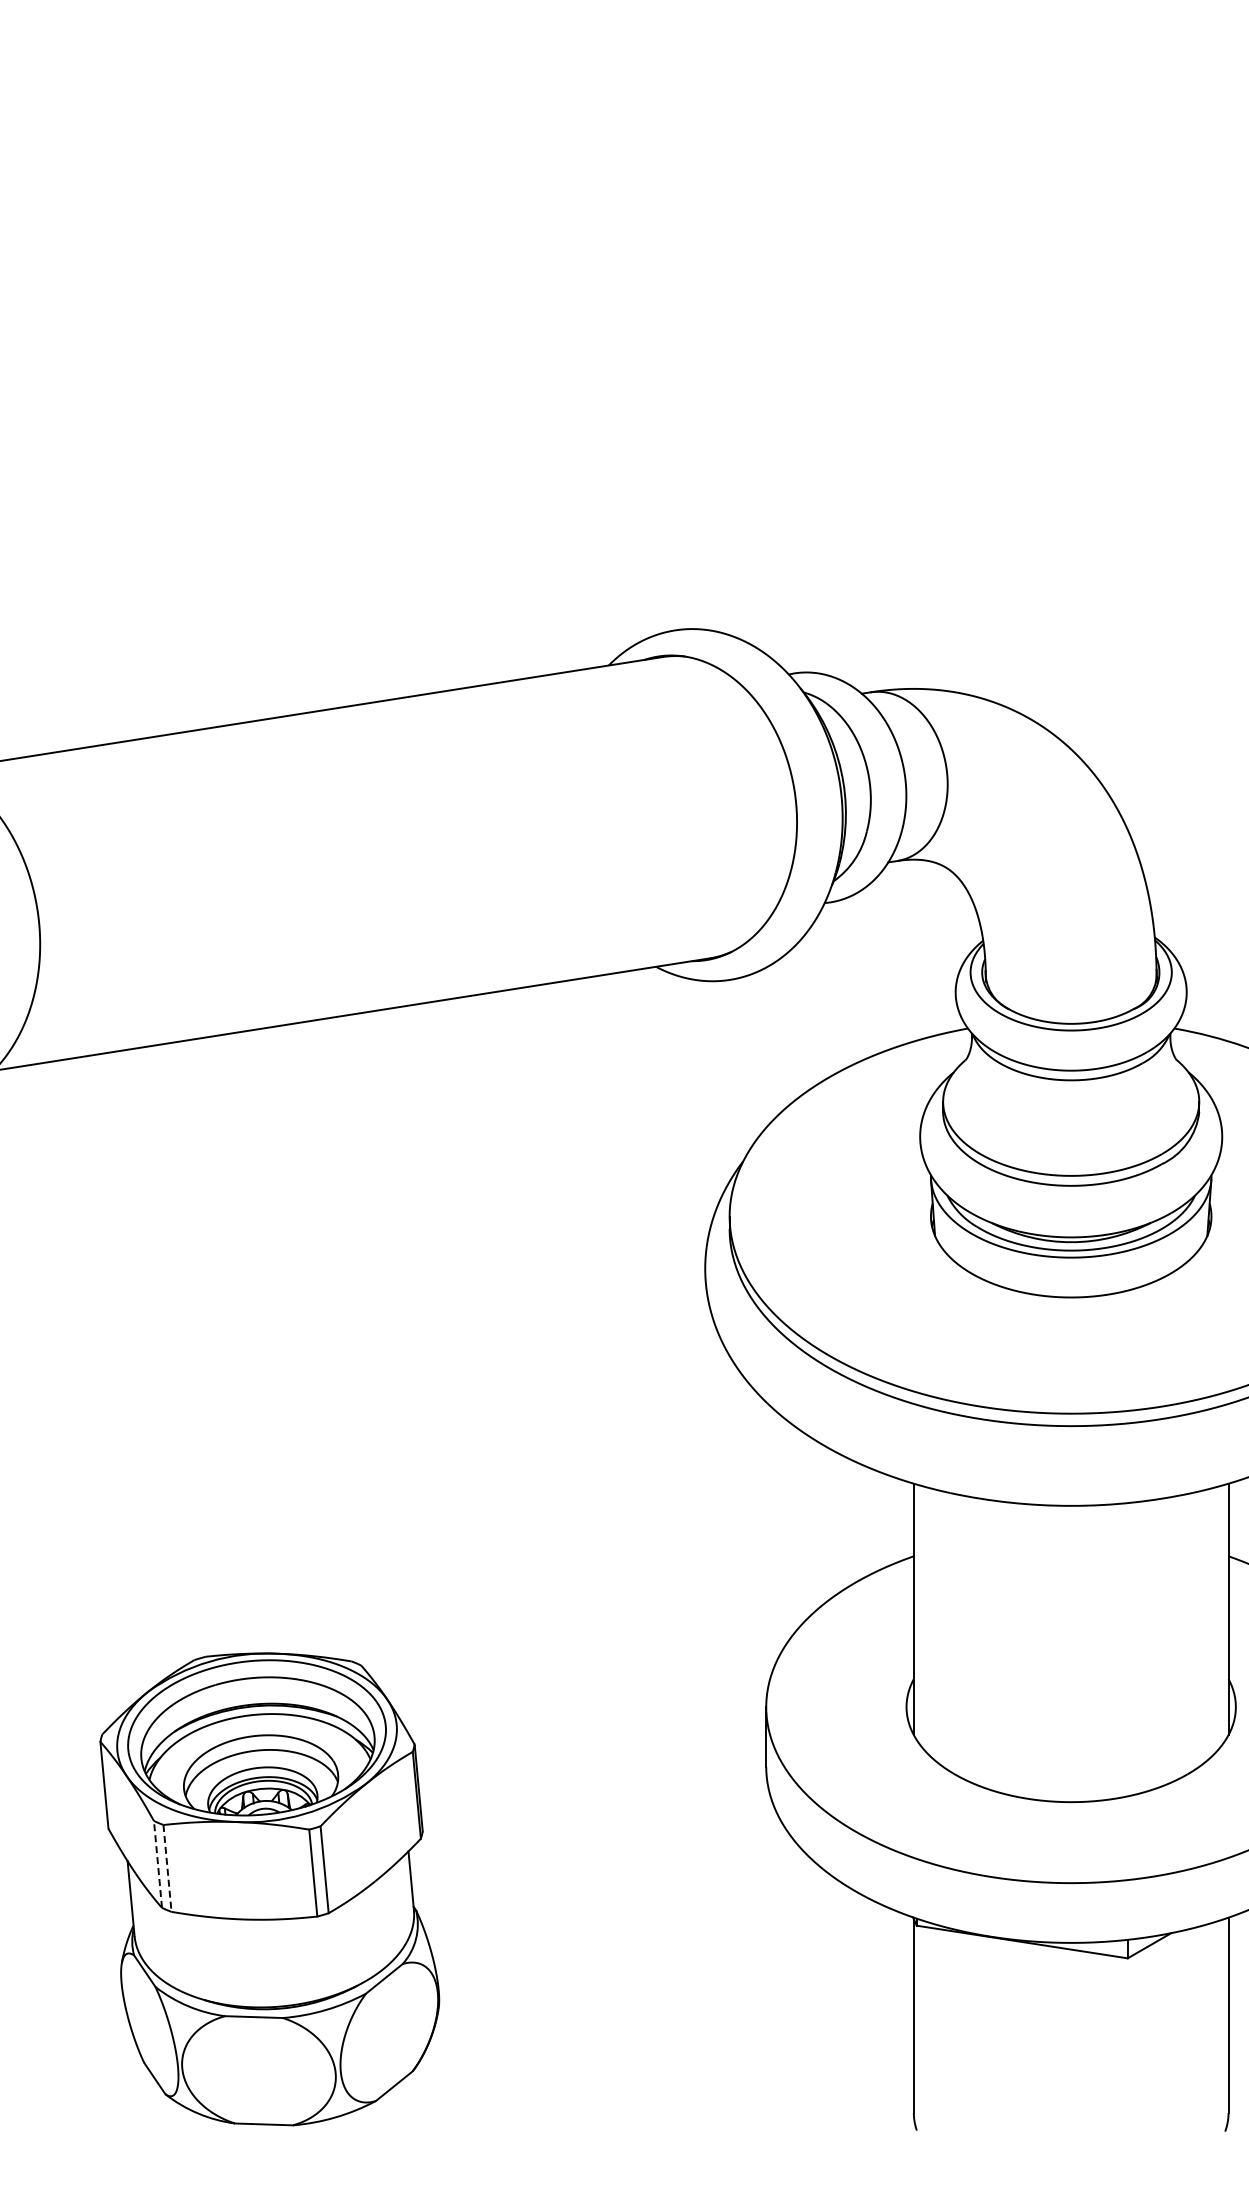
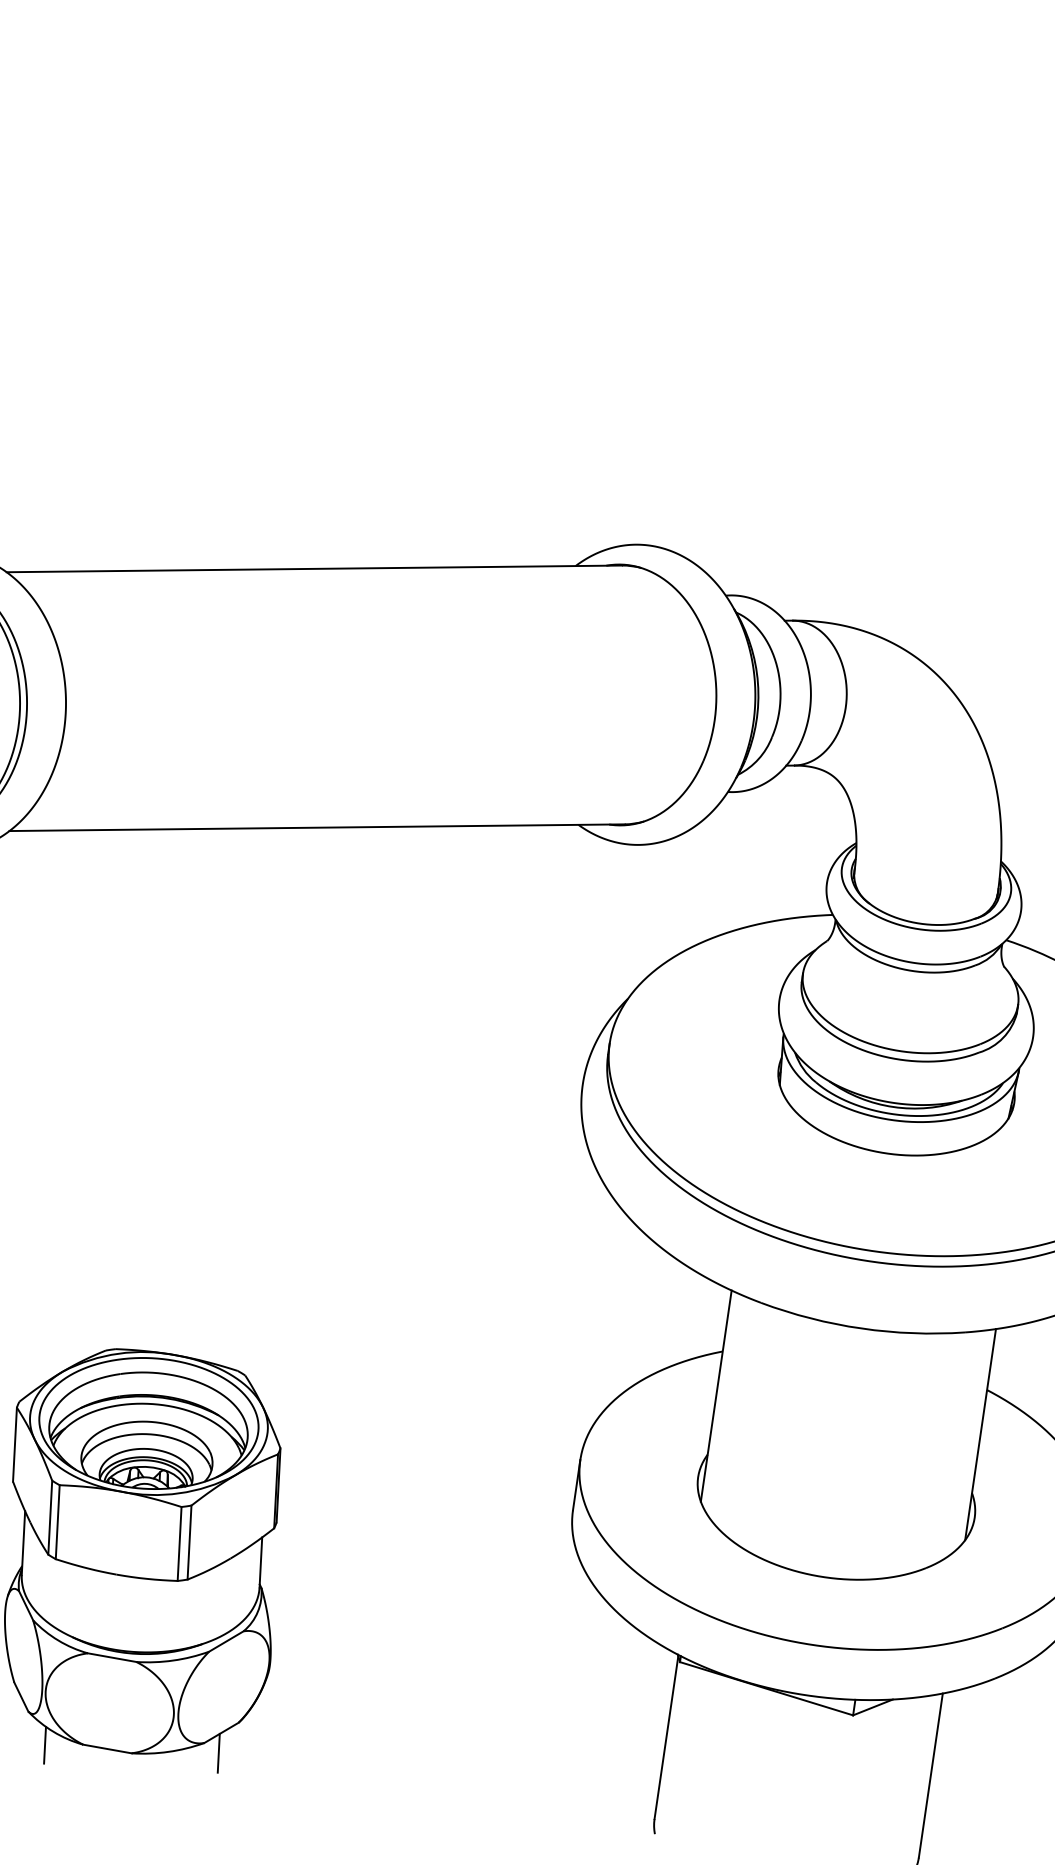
line: (158, 1864) -> (50, 1517), dashed -> solid
line: (167, 1868) -> (57, 1522), dashed -> solid
line: (394, 2110) -> (218, 1753), added
line: (190, 2130) -> (44, 1745), added

